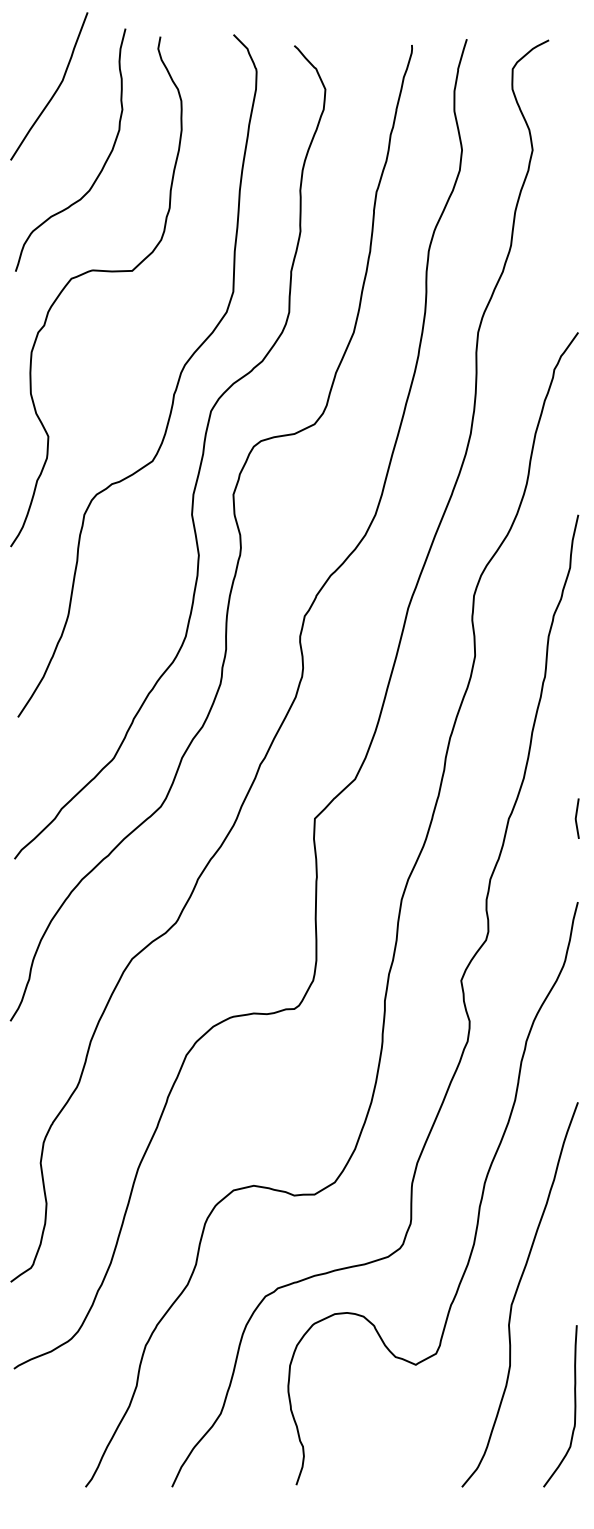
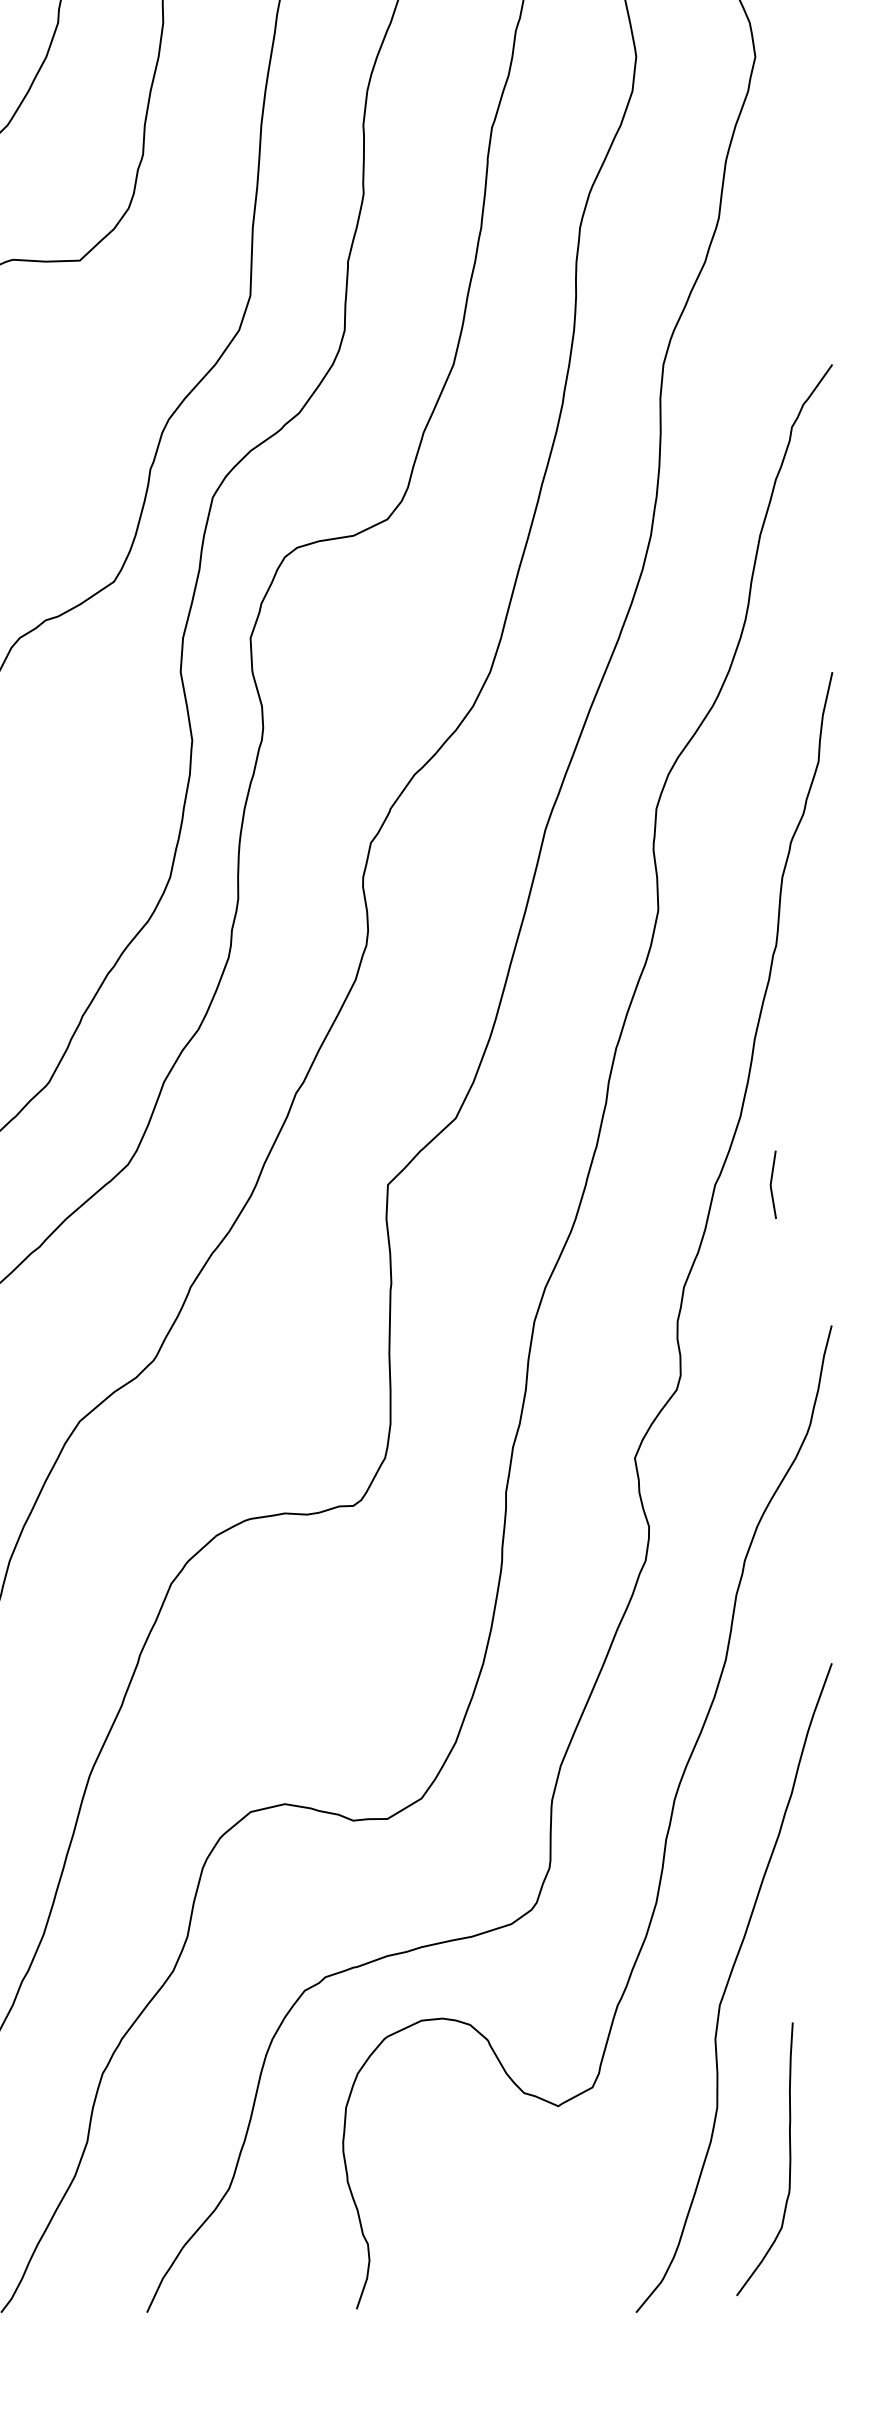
line: (576, 818) -> (771, 1184), moved
curve: (574, 1406) -> (788, 2159), moved

